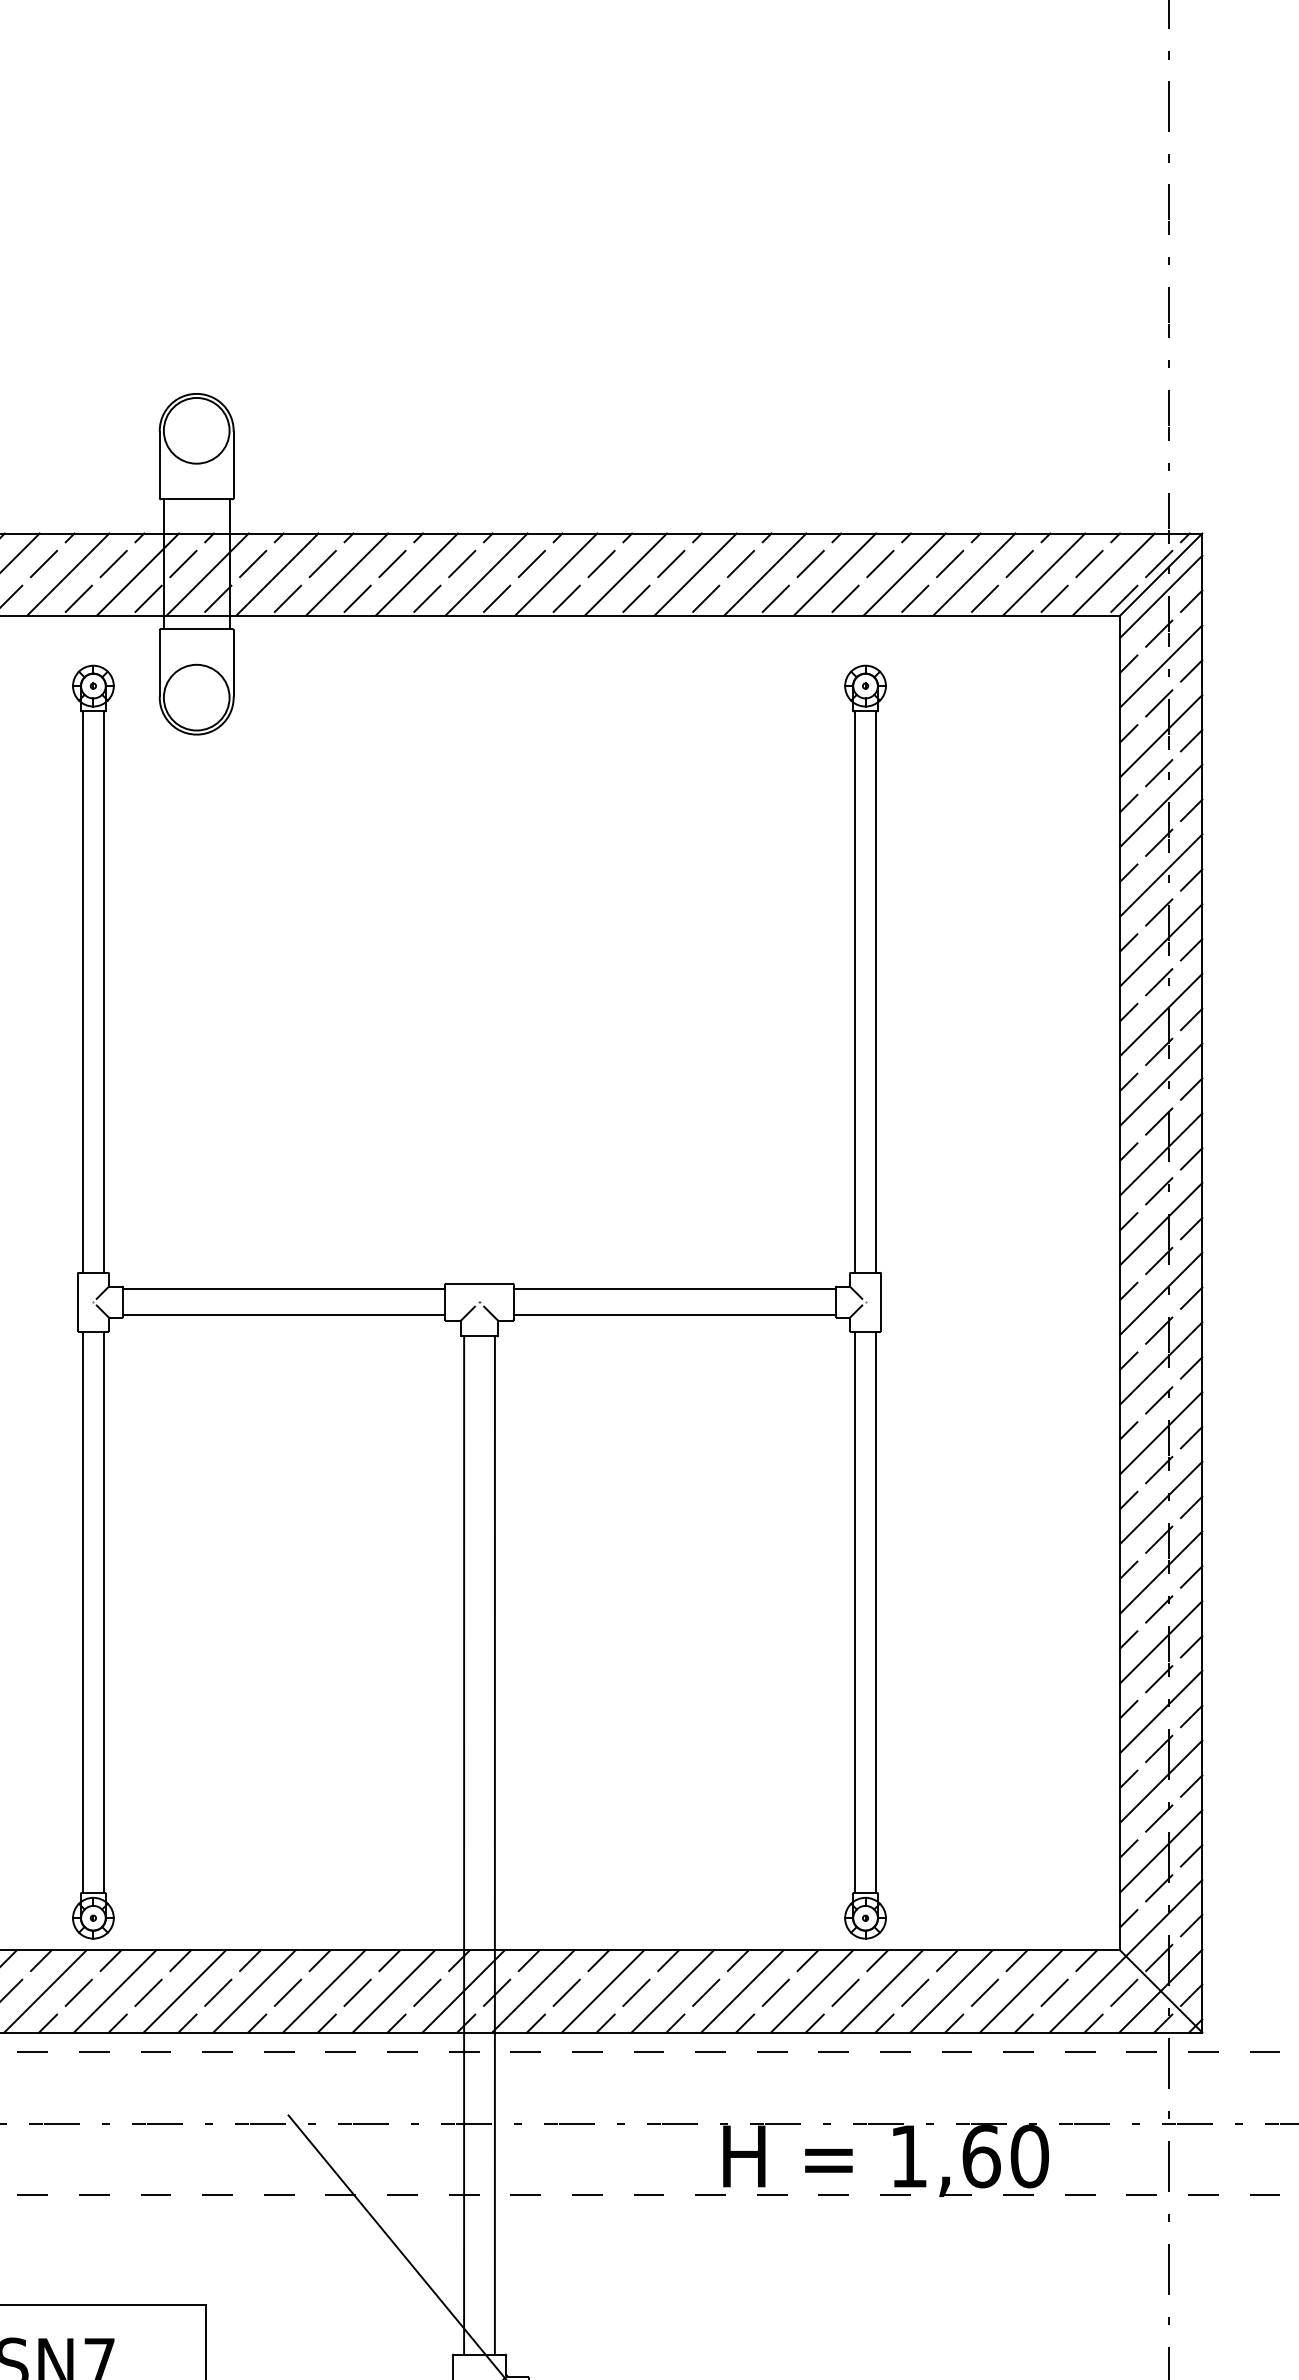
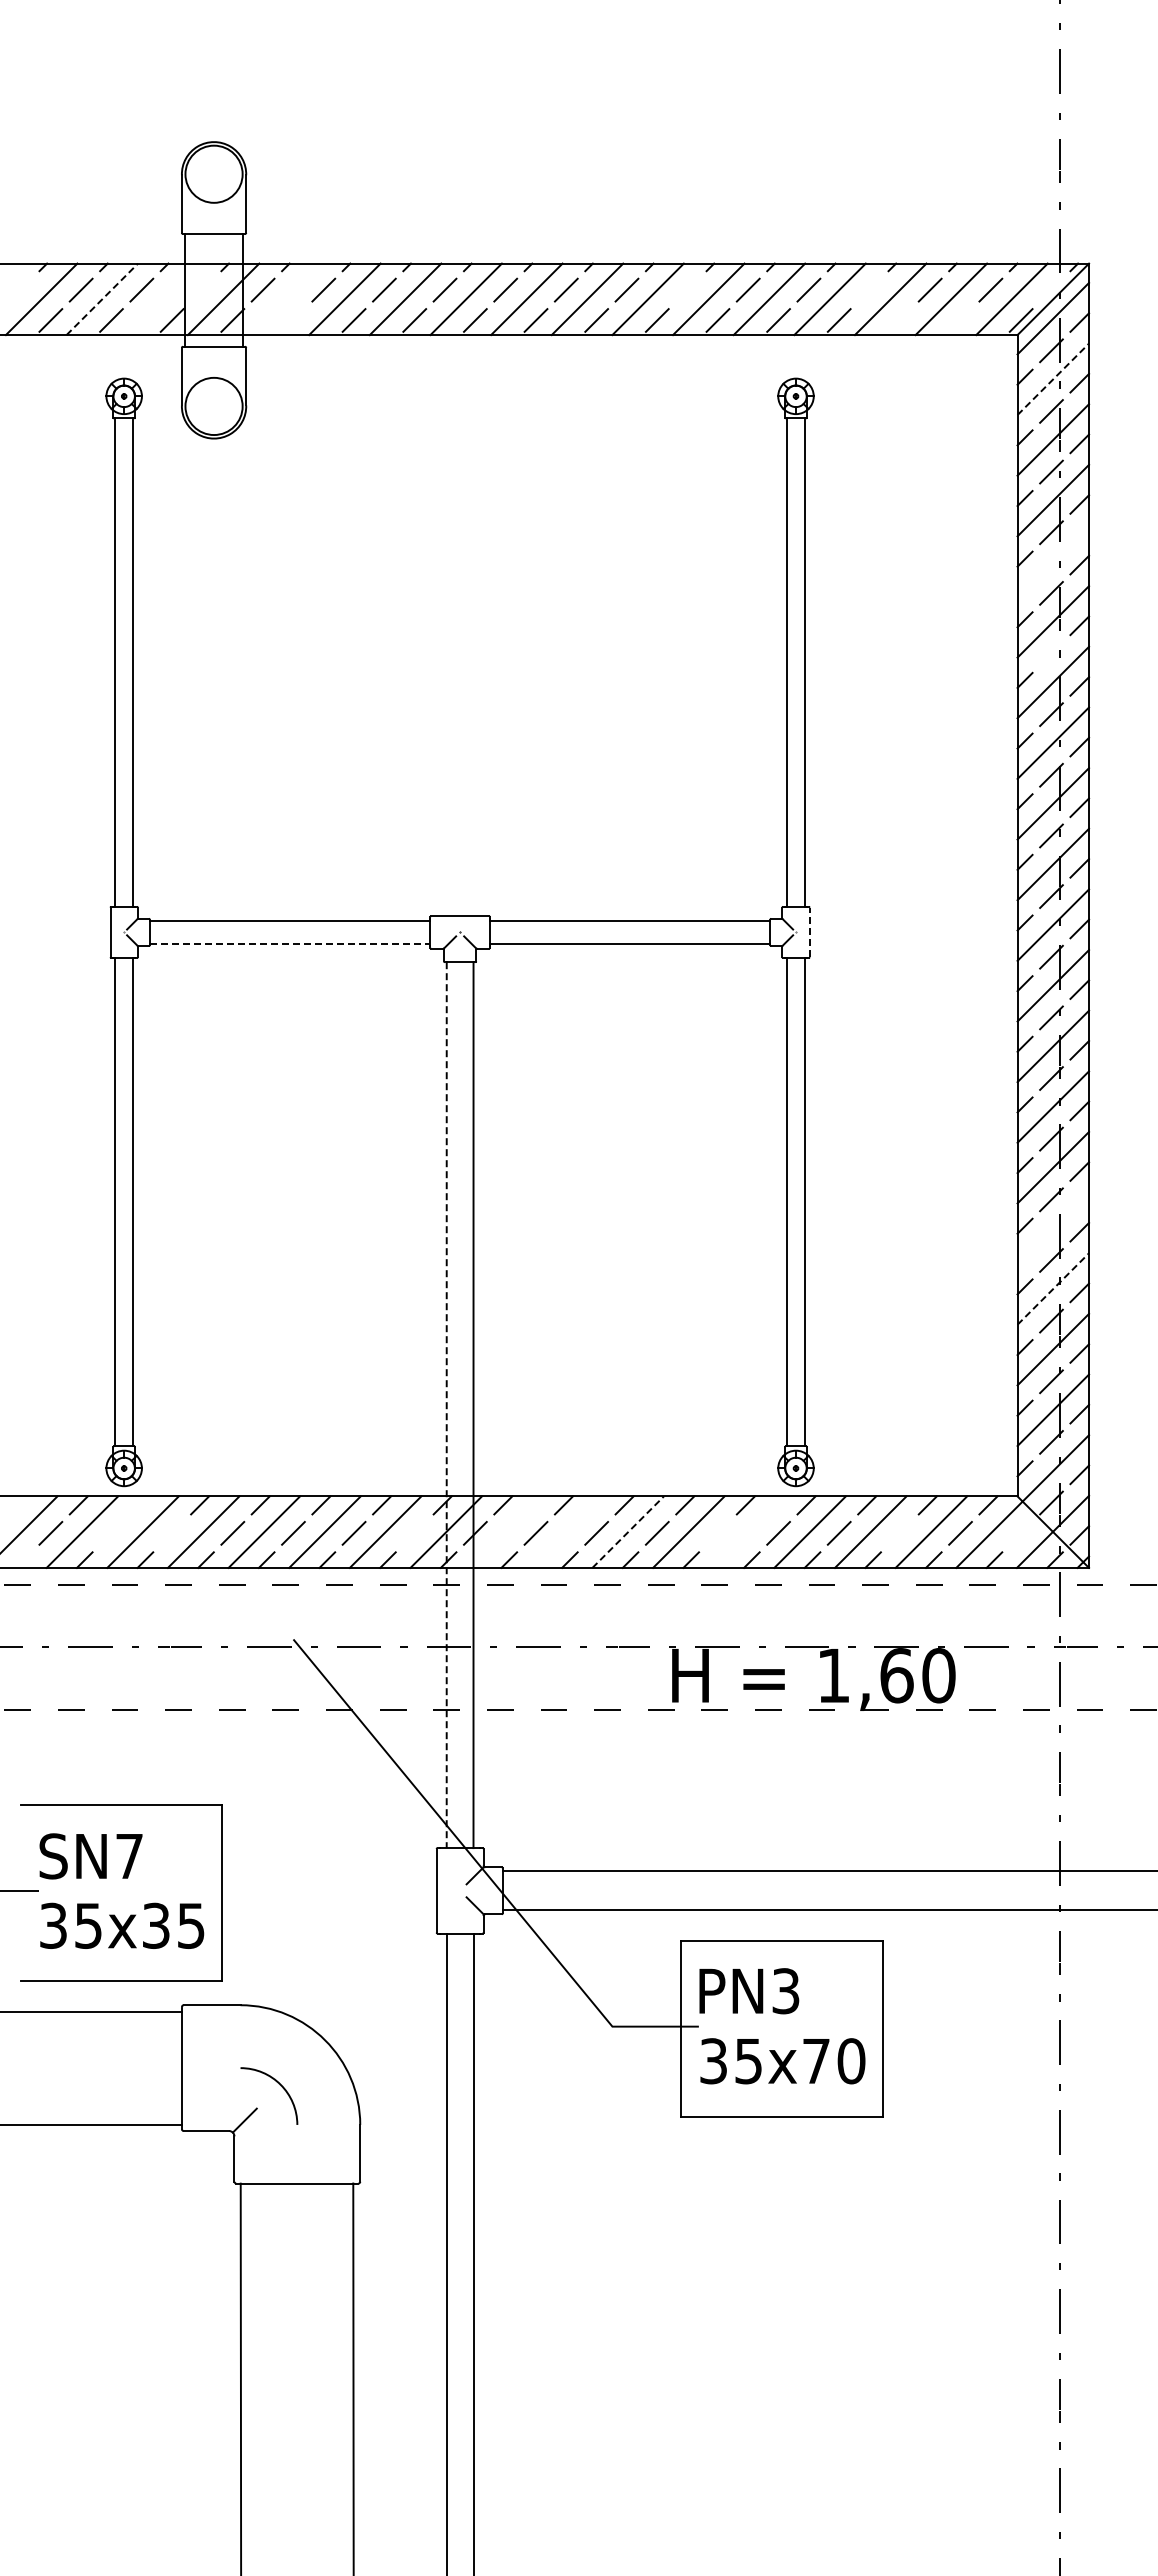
line: (183, 563) -> (202, 289), removed
line: (740, 563) -> (687, 289), removed
line: (950, 563) -> (869, 289), removed
line: (1159, 563) -> (1051, 289), removed
line: (68, 574) -> (102, 299), solid -> dashed
line: (137, 574) -> (162, 299), removed
line: (277, 574) -> (284, 299), removed
line: (288, 598) -> (293, 320), removed
line: (984, 598) -> (899, 320), removed
line: (1054, 598) -> (960, 320), removed
line: (1161, 666) -> (1053, 379), solid -> dashed
line: (1161, 874) -> (1053, 560), removed
line: (1159, 981) -> (1051, 653), removed
line: (881, 1302) -> (809, 932), solid -> dashed
line: (284, 1314) -> (290, 943), solid -> dashed
line: (1161, 1642) -> (1053, 1228), removed
line: (1161, 1711) -> (1053, 1288), solid -> dashed
line: (463, 1845) -> (446, 1405), solid -> dashed
line: (111, 1960) -> (139, 1505), removed
line: (532, 1990) -> (506, 1531), removed
line: (602, 1990) -> (567, 1531), removed
line: (812, 1990) -> (749, 1531), removed
line: (78, 1991) -> (111, 1532), removed
line: (147, 1991) -> (171, 1532), removed
line: (427, 1991) -> (414, 1532), removed
line: (673, 1991) -> (628, 1532), solid -> dashed
line: (775, 1991) -> (717, 1532), removed
line: (984, 1991) -> (899, 1532), removed
line: (1123, 1991) -> (1020, 1532), removed

